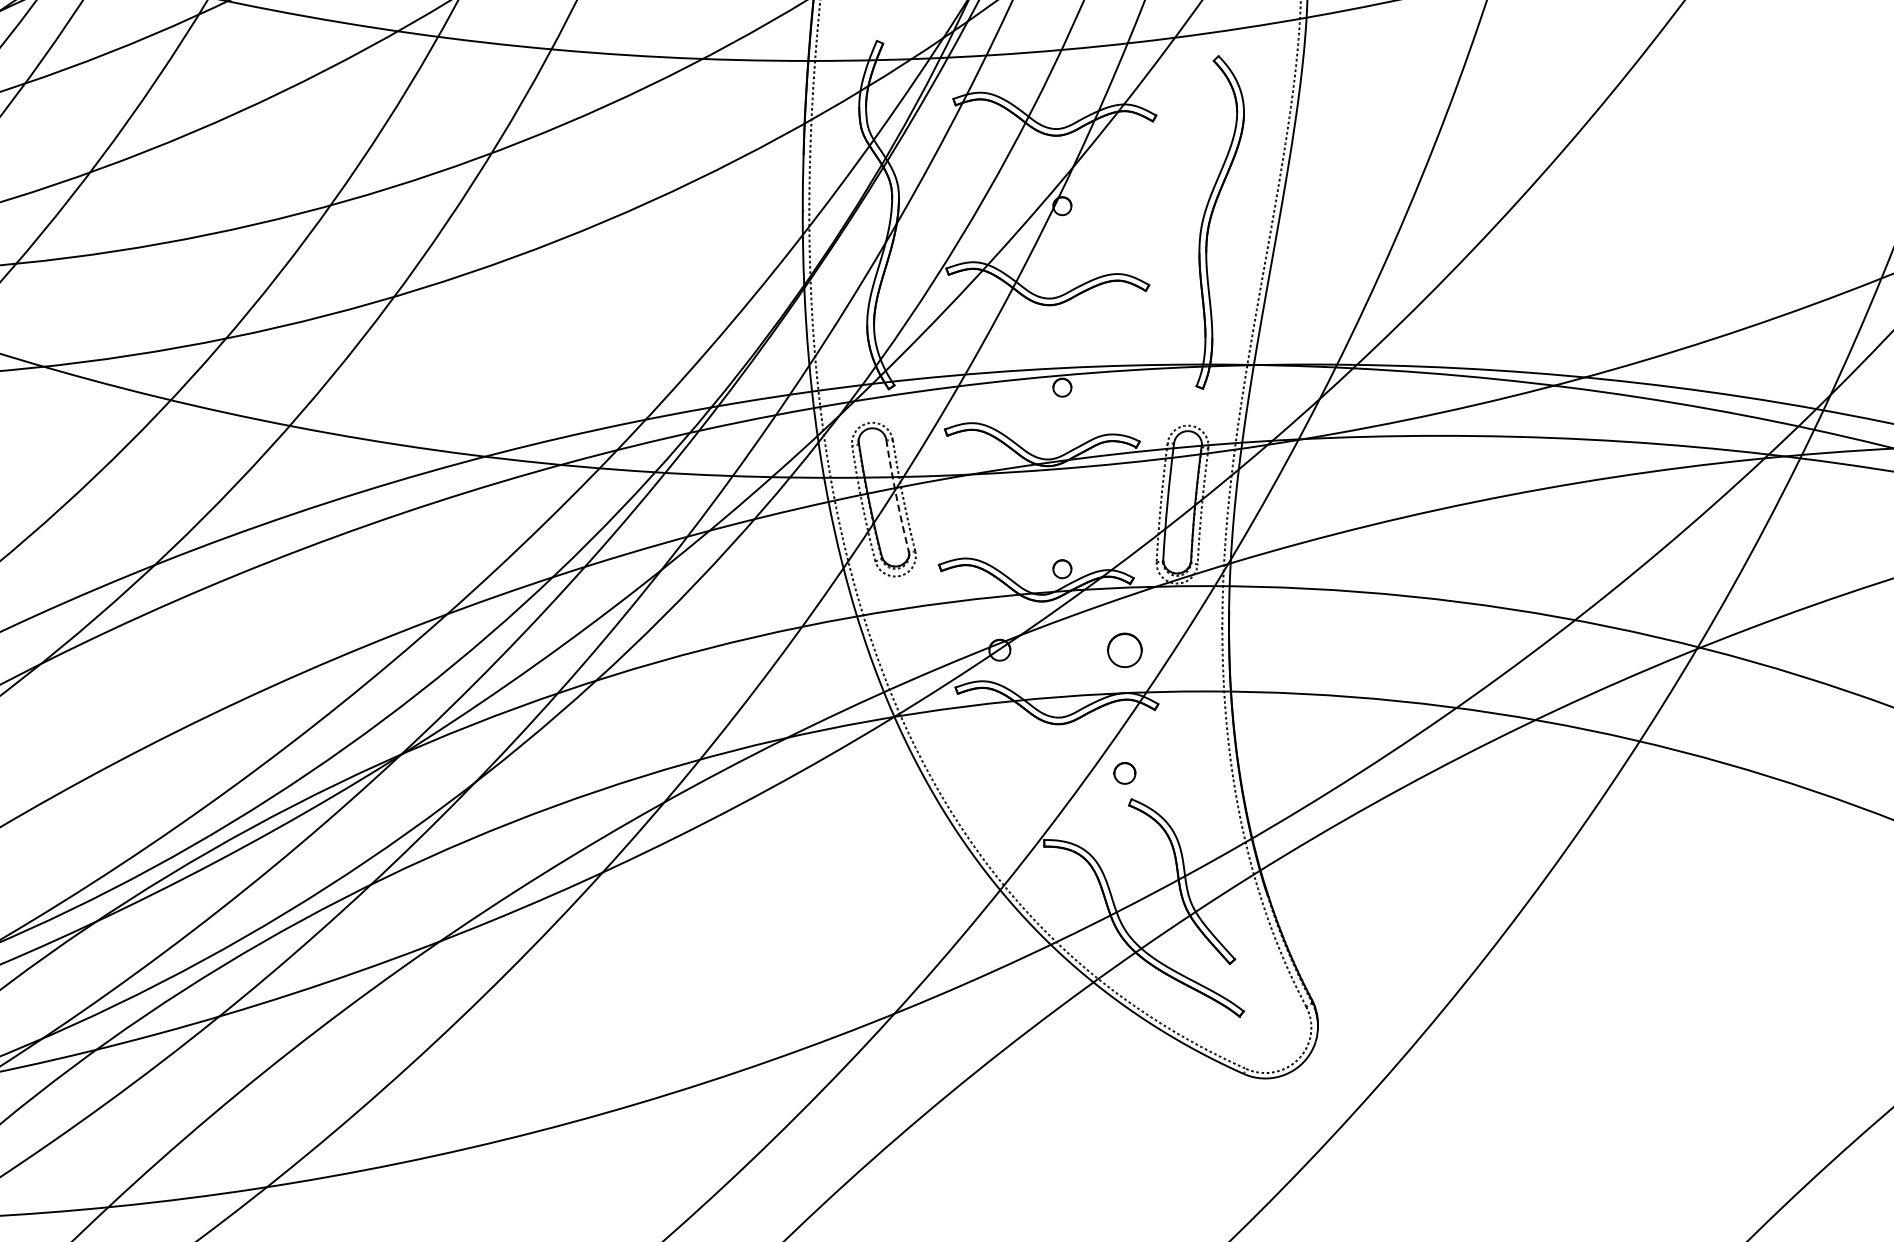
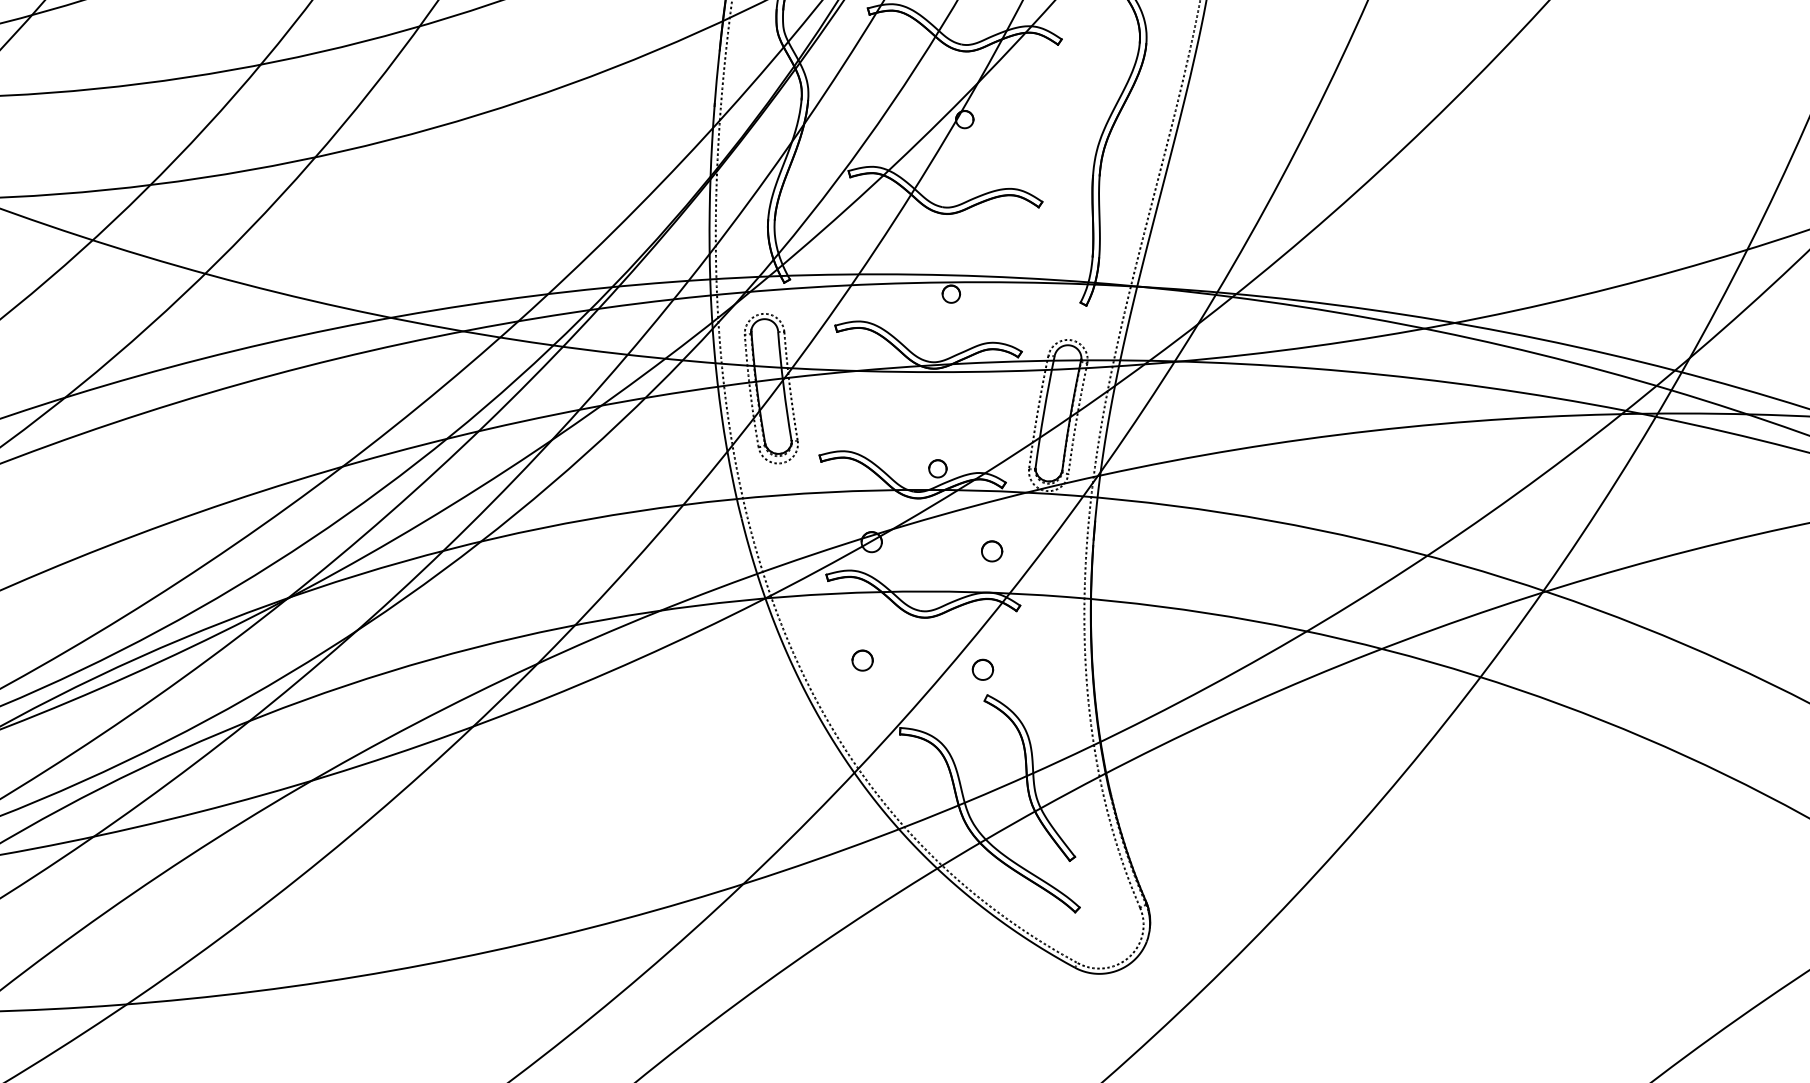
arc: (896, 496) -> (783, 386), dashed -> solid
part: (1124, 649) -> (991, 550), size x0.62
part: (999, 773) -> (862, 660), added

